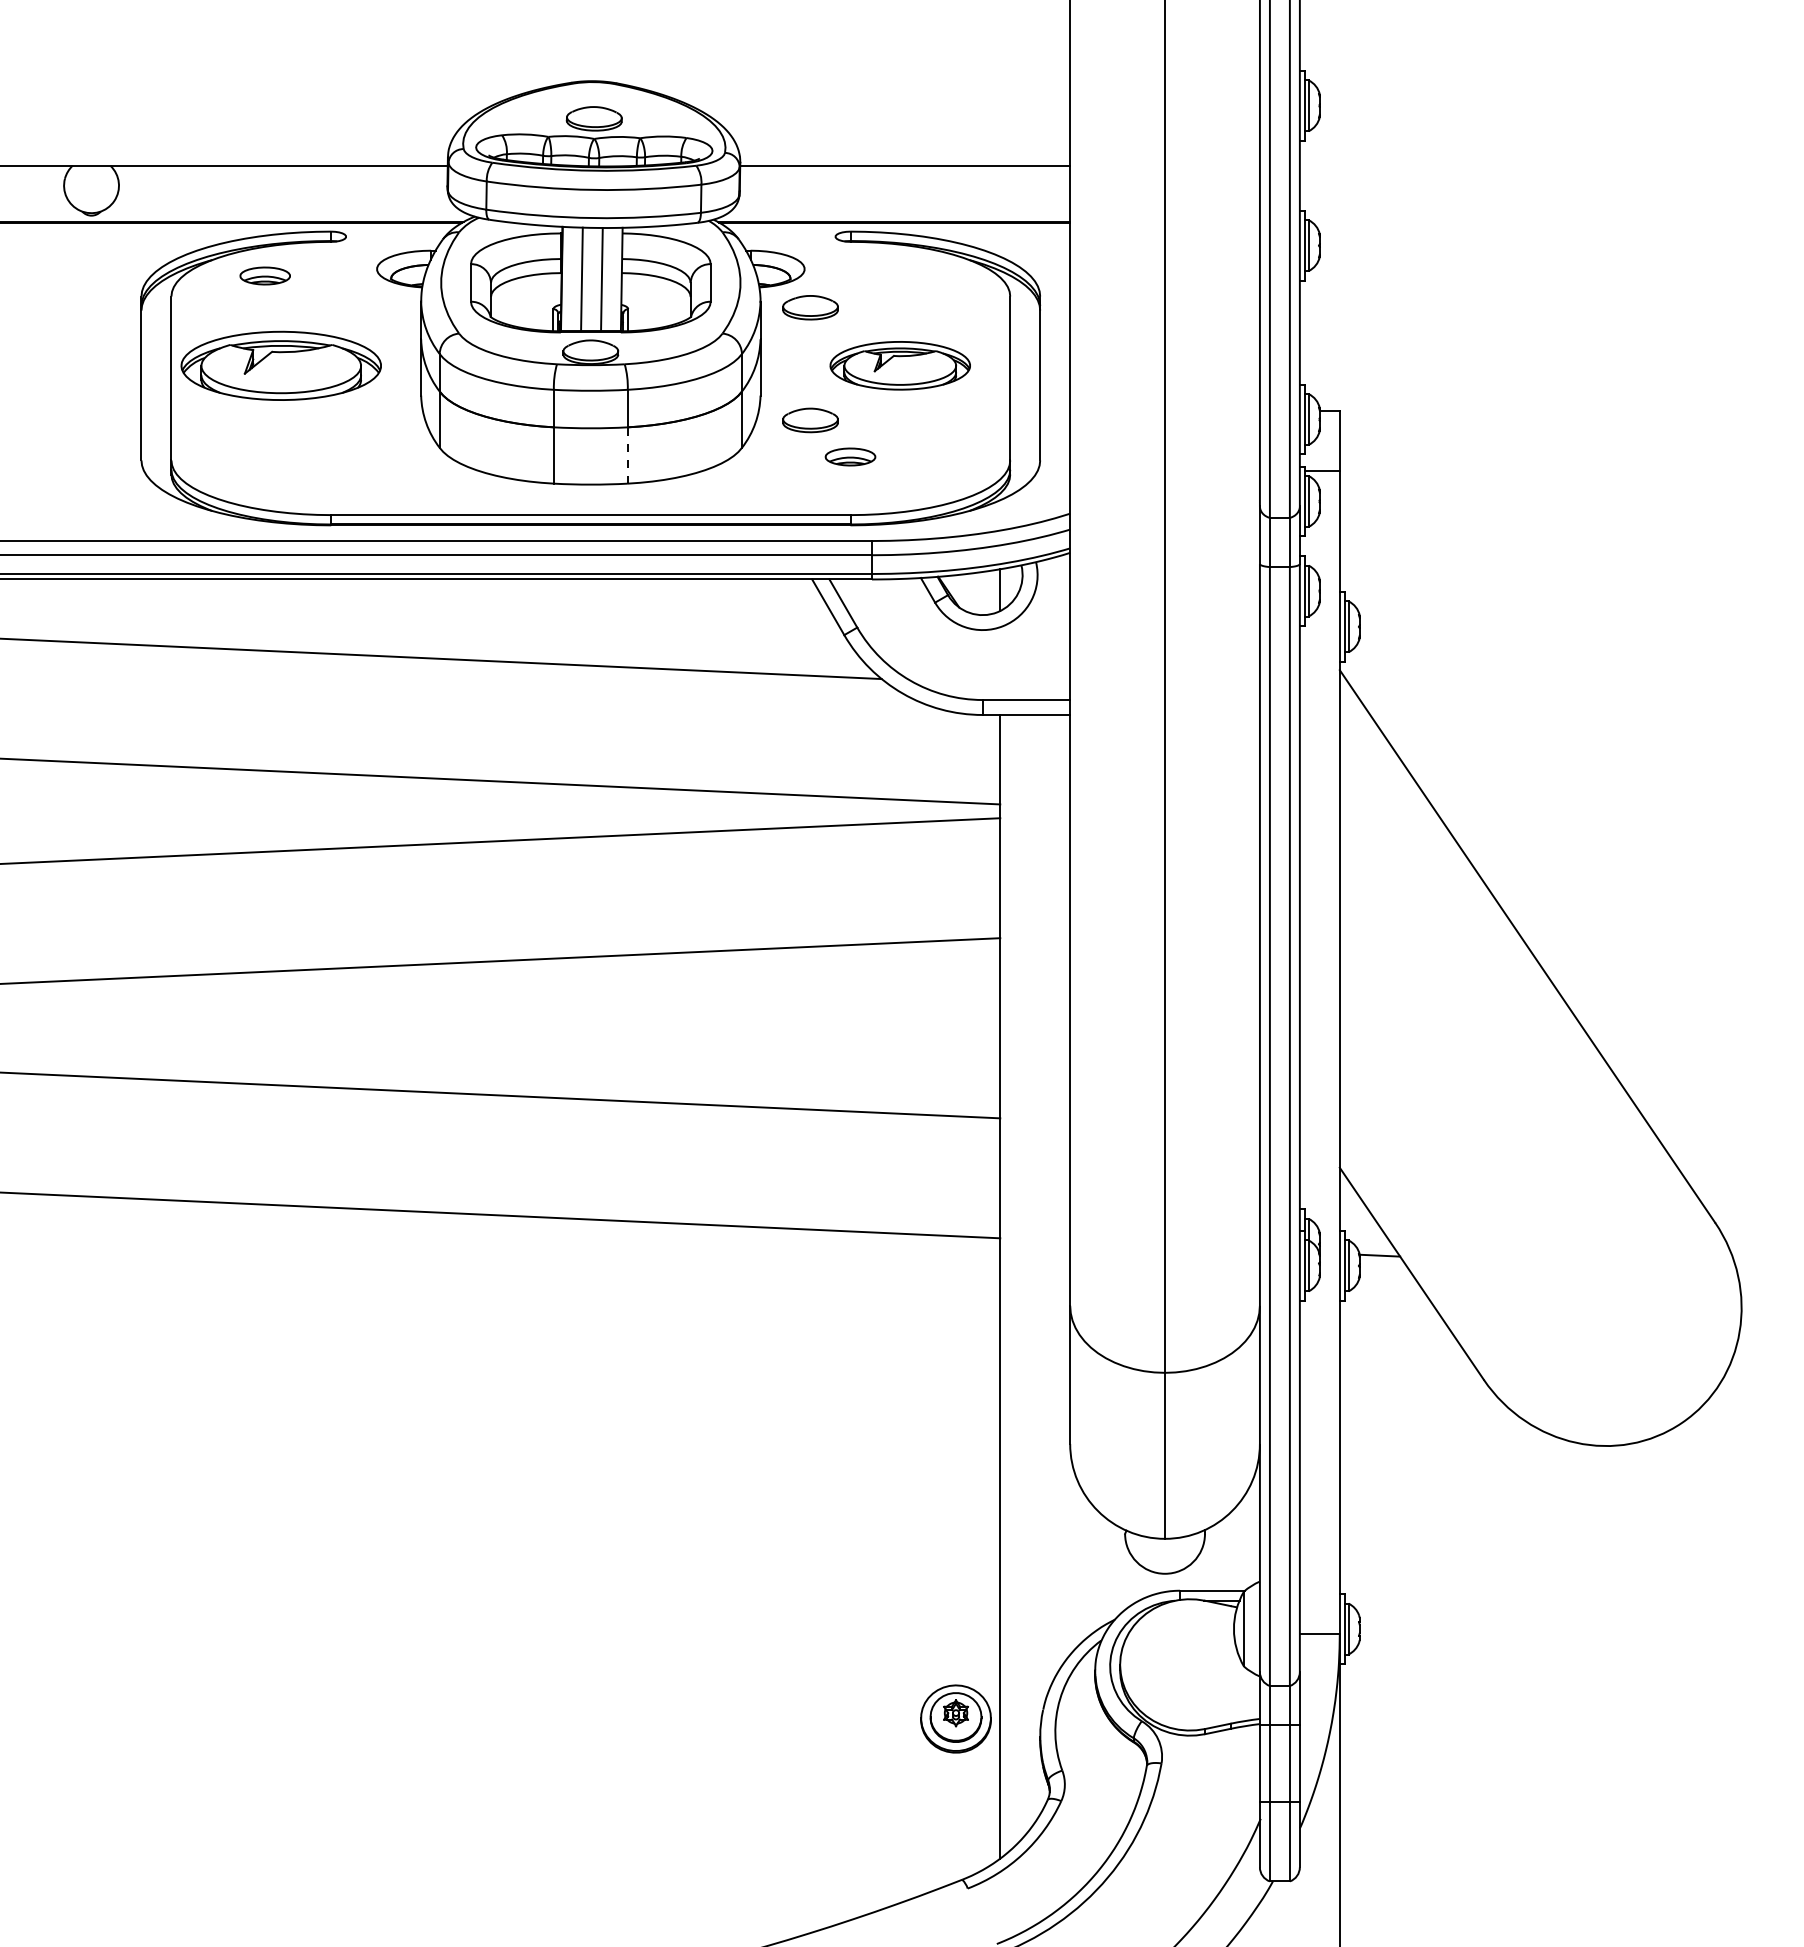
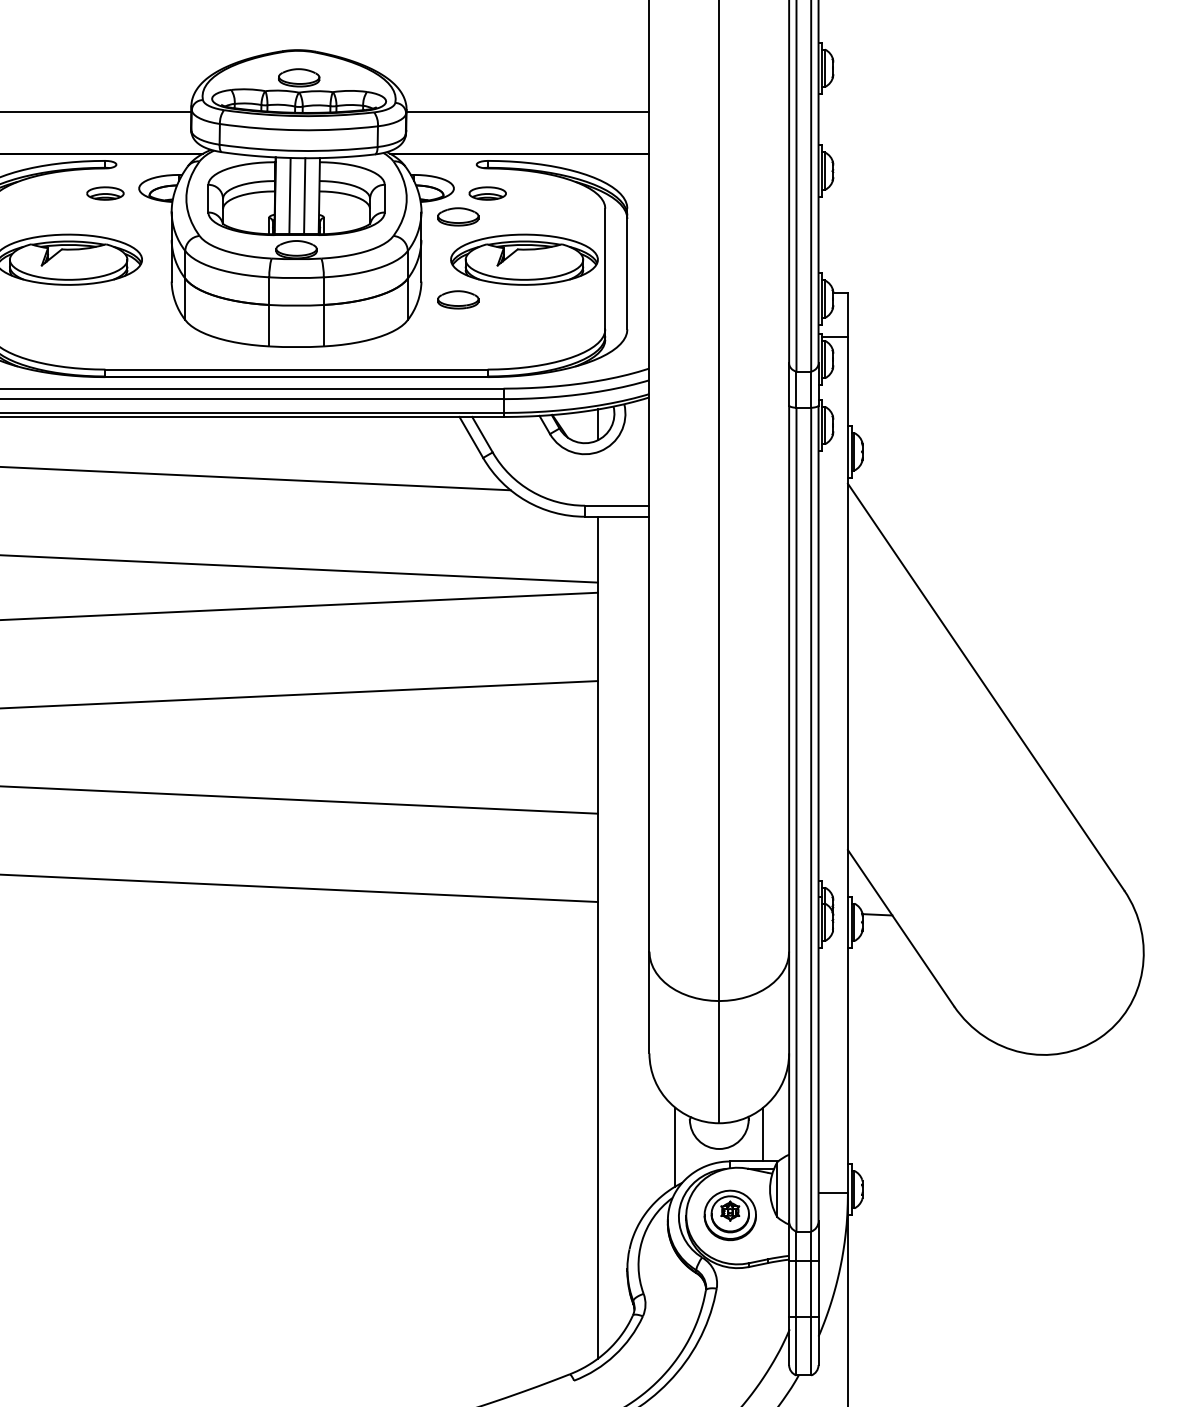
part: (264, 275) -> (104, 193), moved
part: (899, 365) -> (523, 259), size x1.43
line: (627, 455) -> (323, 325), dashed -> solid
part: (850, 456) -> (487, 193), moved
line: (1224, 1553) -> (763, 1134), added
line: (1105, 1571) -> (675, 1147), added
part: (955, 1718) -> (729, 1215), moved

